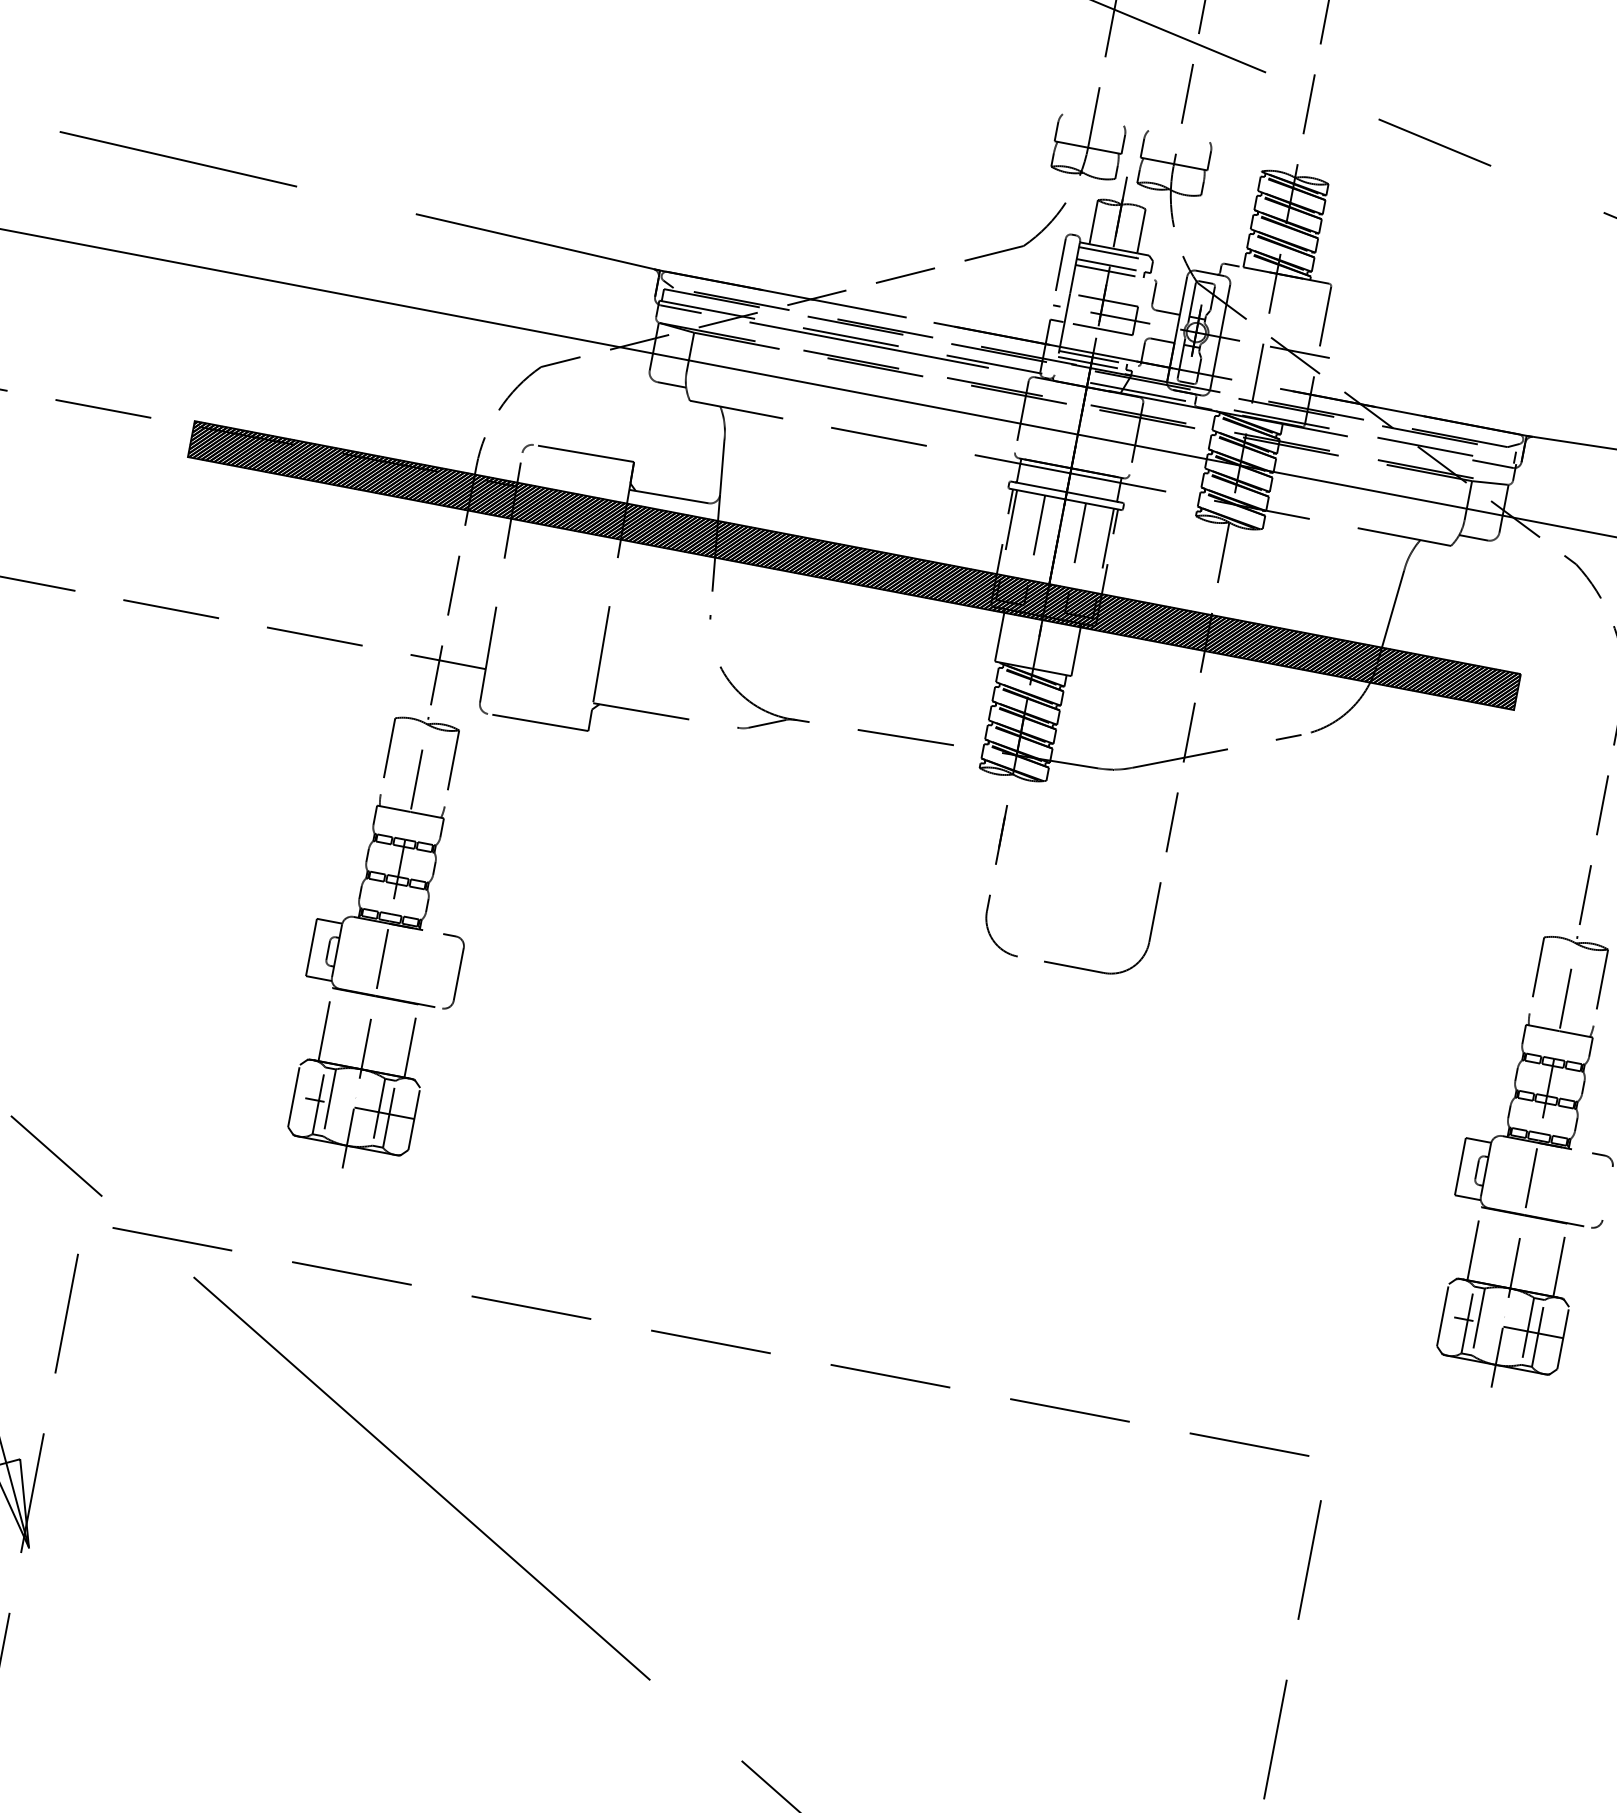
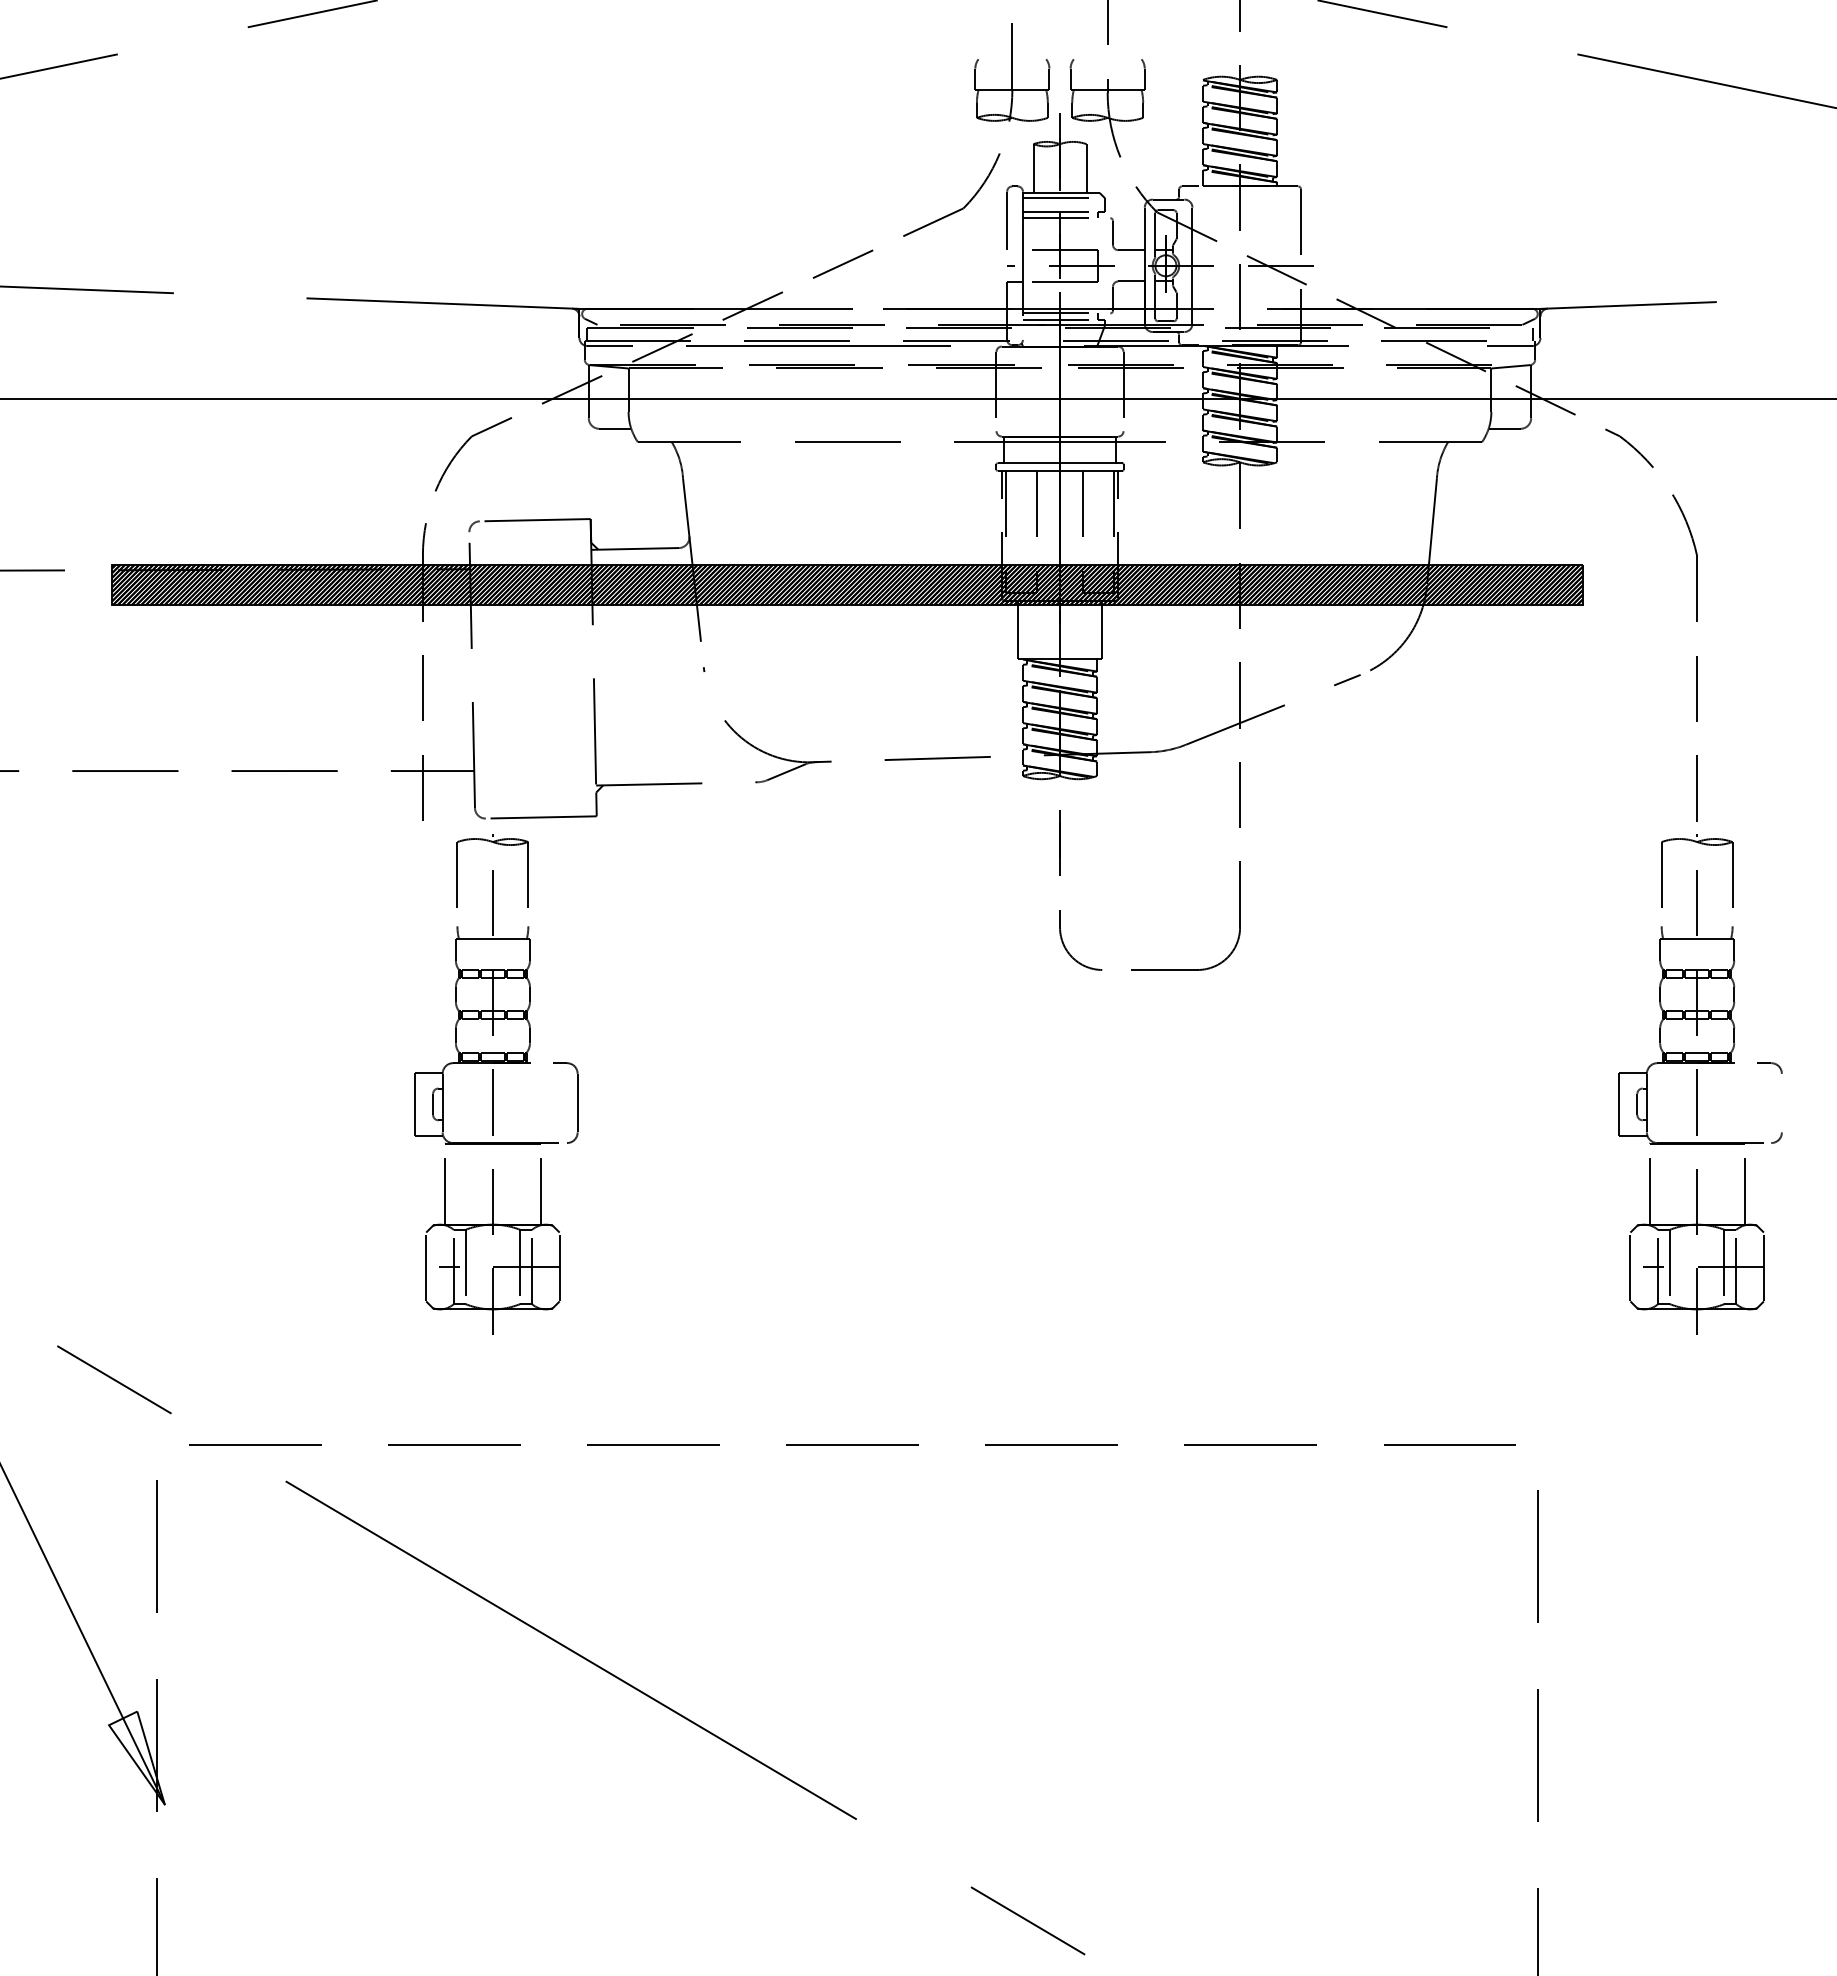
part: (388, 943) -> (496, 1084), moved

